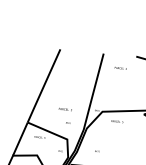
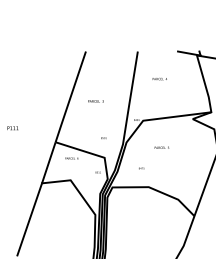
text: (120, 68) -> (159, 79), moved
text: (65, 109) -> (95, 101), moved
text: (116, 121) -> (161, 147), moved

